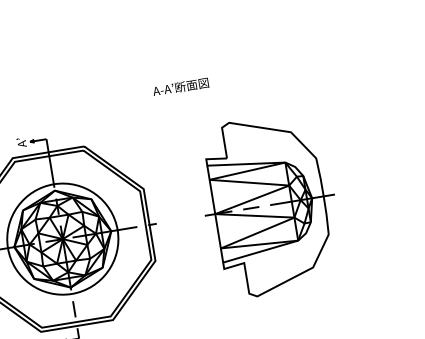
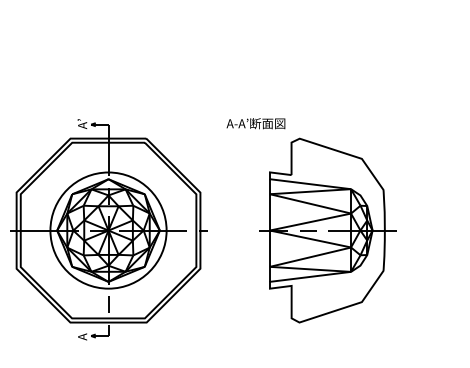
text: (180, 87) -> (255, 123), moved

